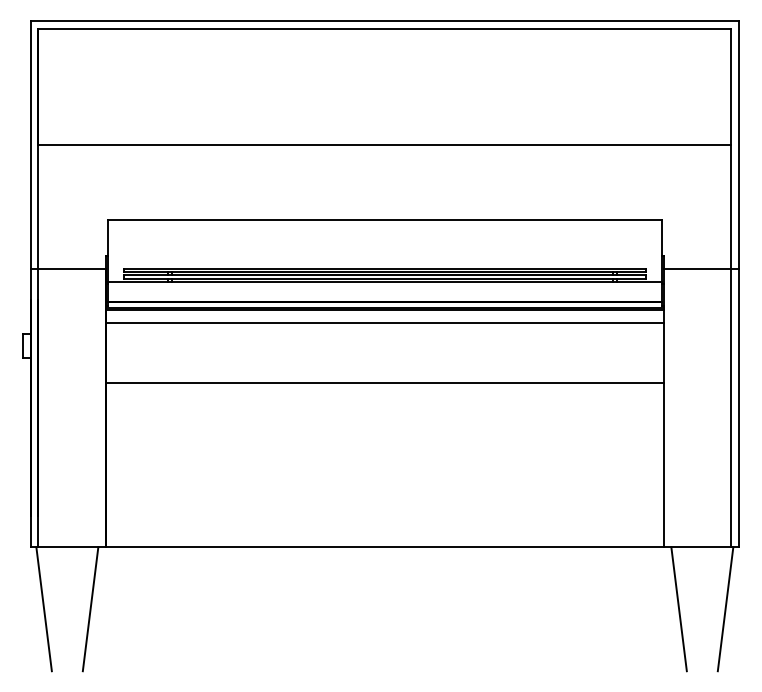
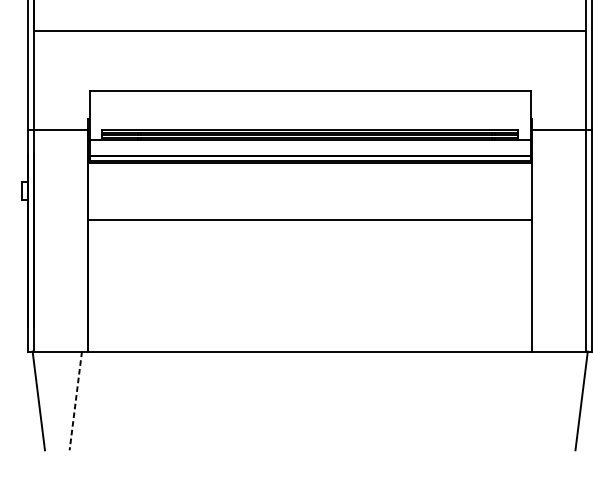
line: (384, 323) -> (309, 173), removed
line: (90, 609) -> (75, 401), solid -> dashed
line: (678, 609) -> (544, 401), removed

